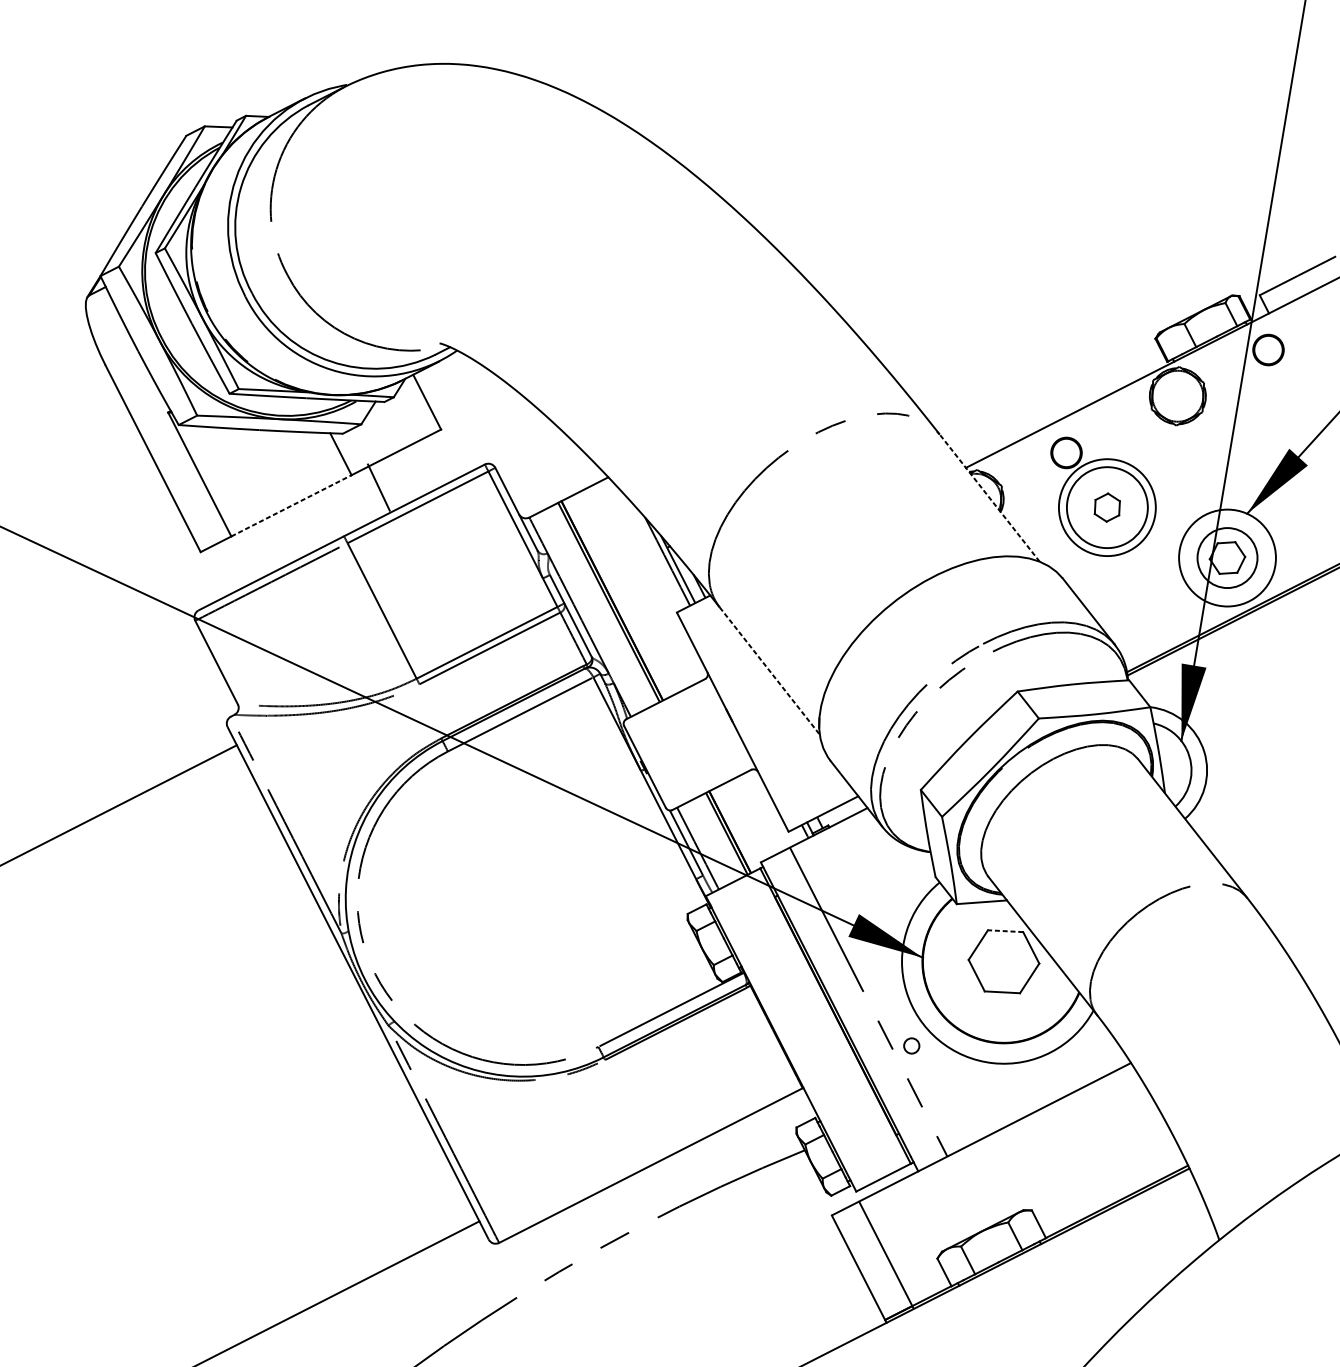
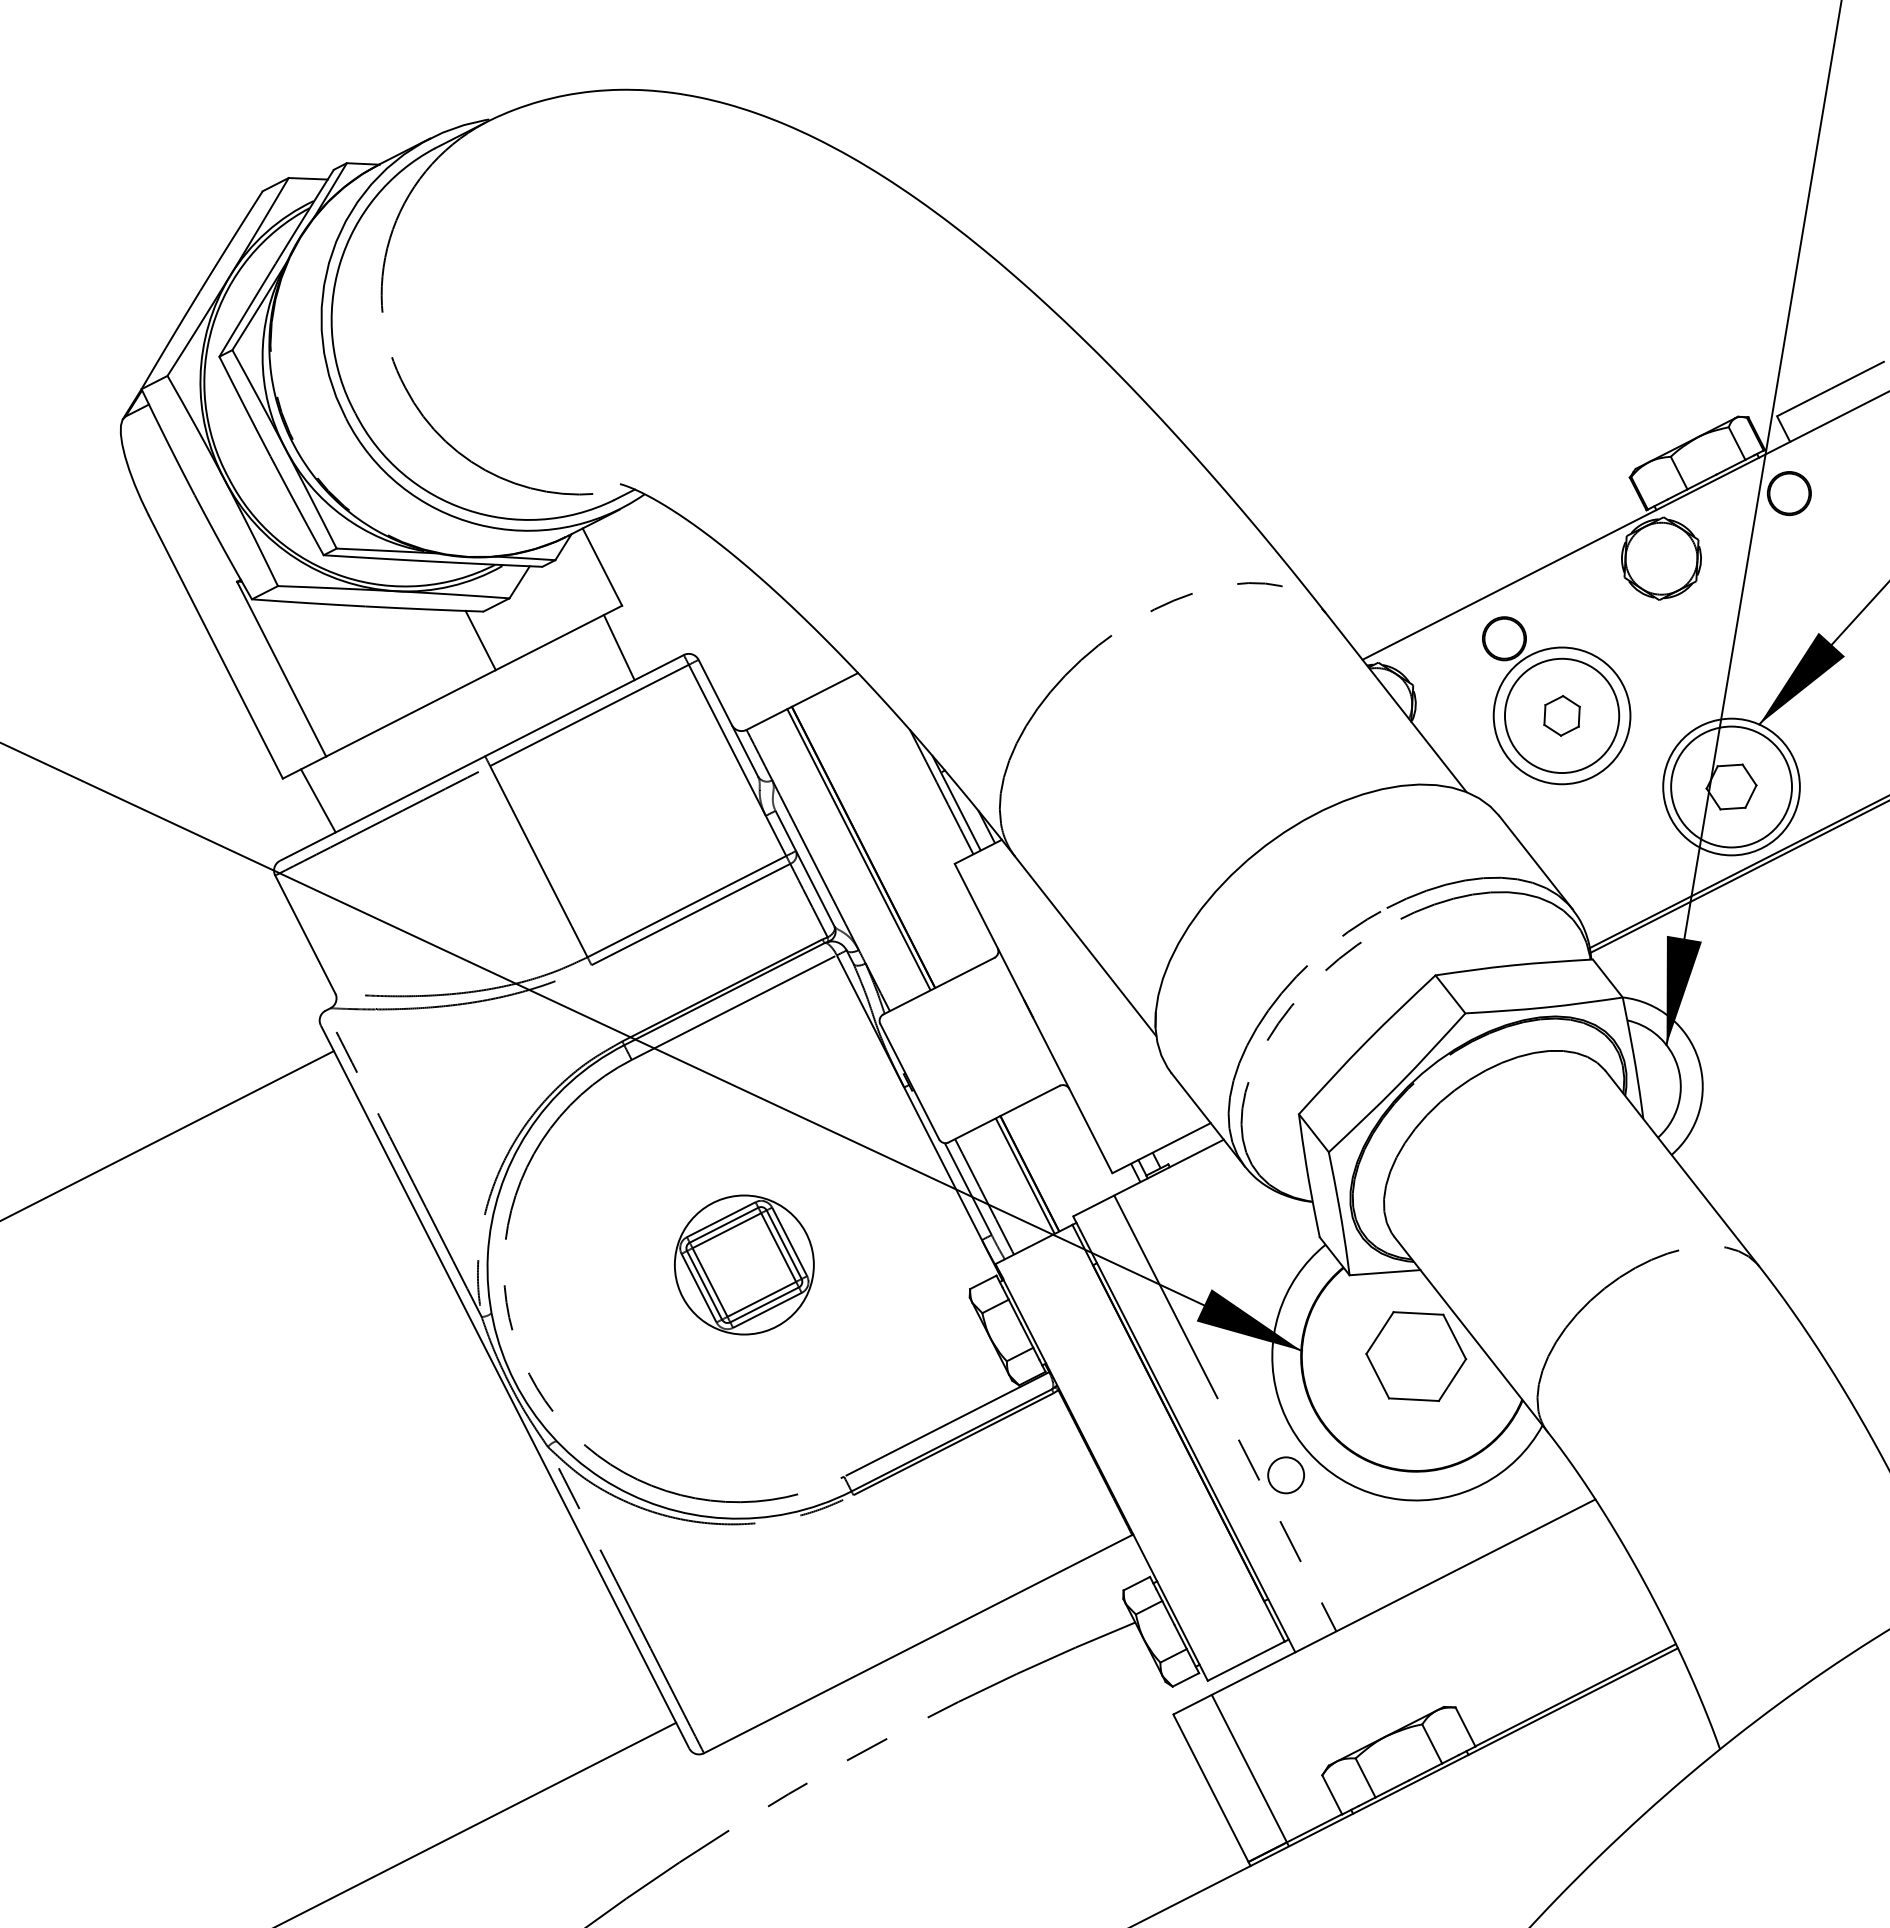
line: (378, 487) -> (618, 647), moved
line: (989, 498) -> (1395, 702), dashed -> solid
line: (291, 505) -> (411, 713), dashed -> solid
circle: (1227, 557) -> (1731, 786), size x1.43
line: (225, 567) -> (318, 800), added
line: (770, 671) -> (1086, 946), dashed -> solid
part: (527, 896) -> (744, 1264), added
line: (1005, 931) -> (1418, 1313), dashed -> solid
circle: (911, 1046) -> (1285, 1475), size x1.67

